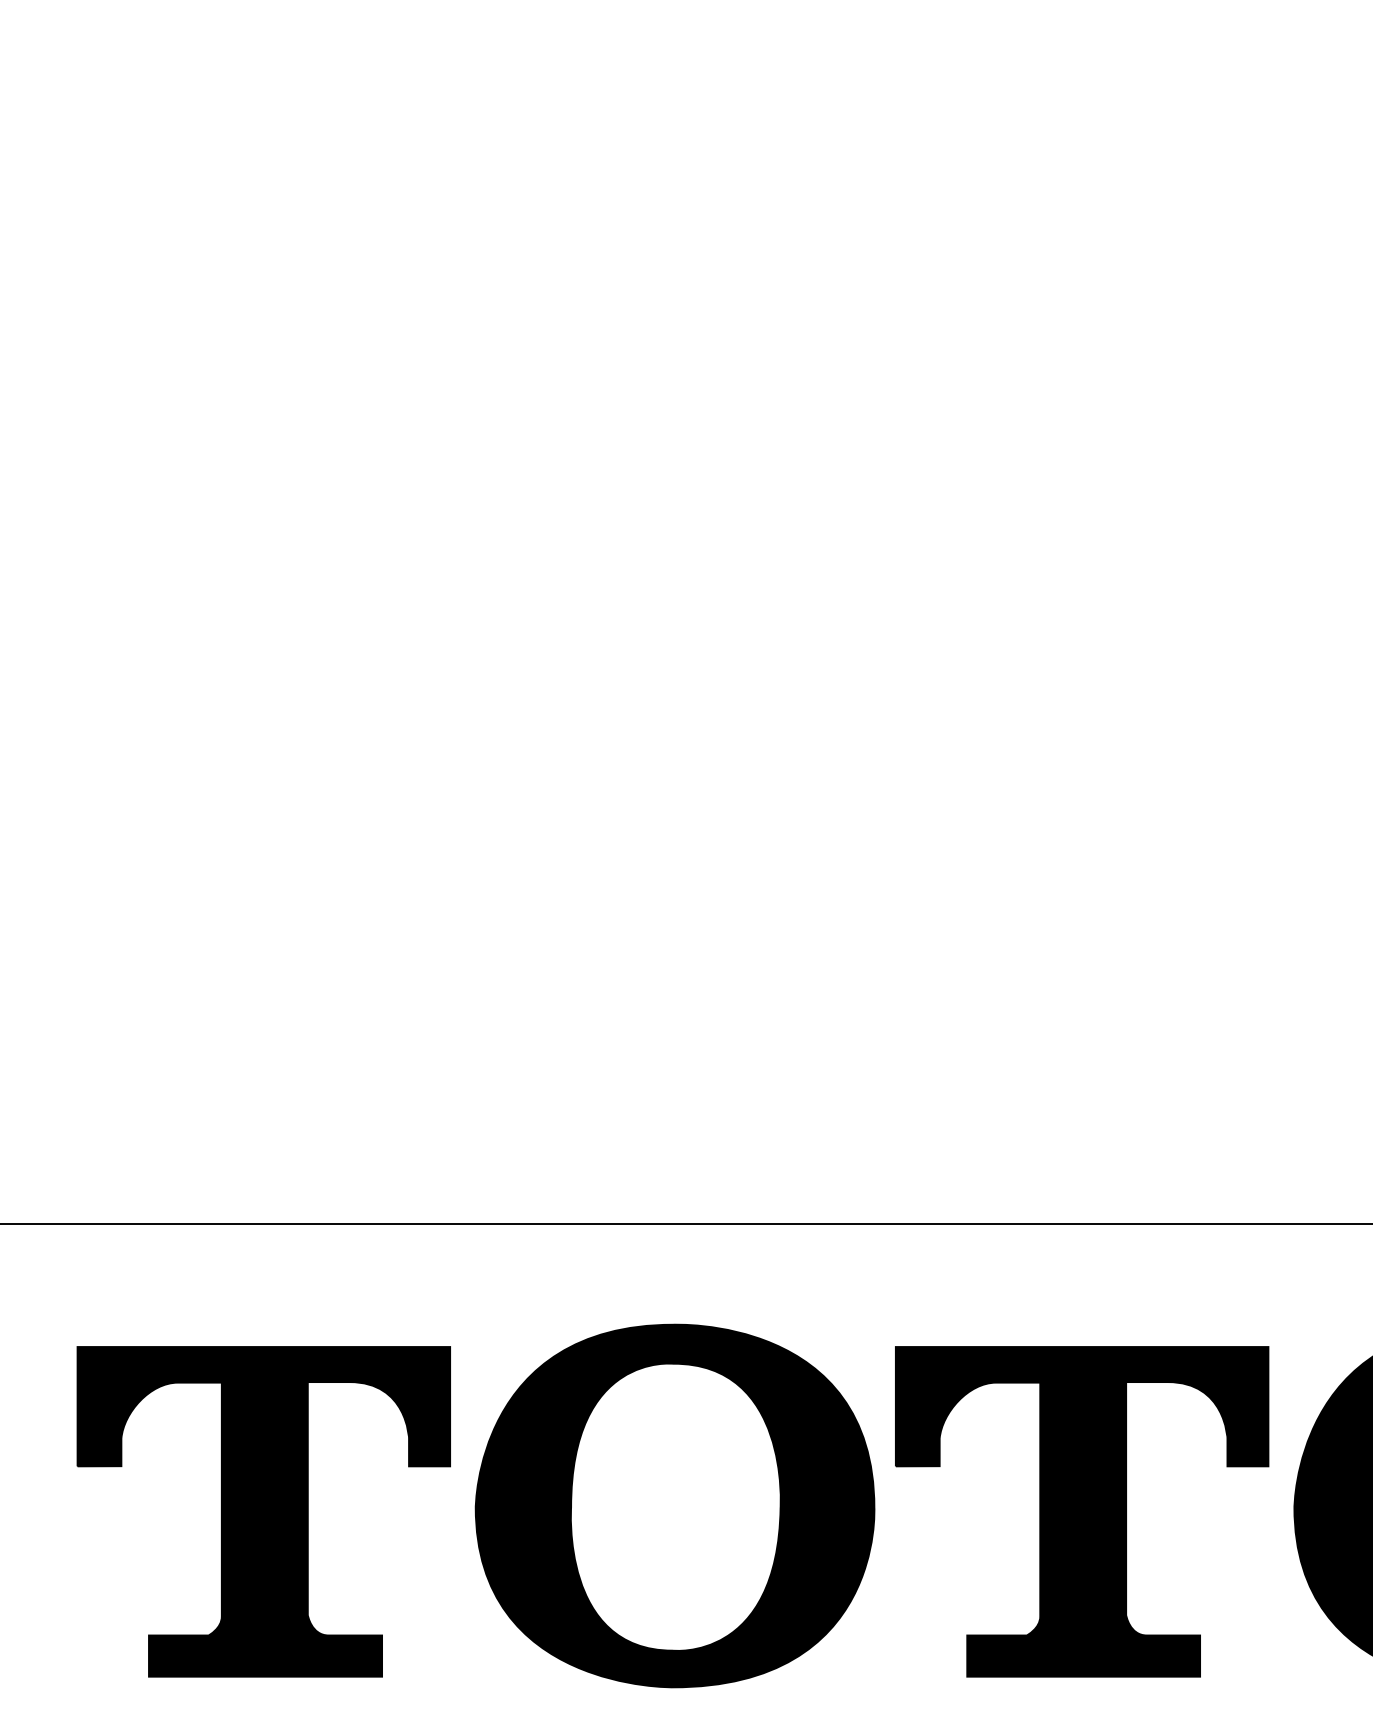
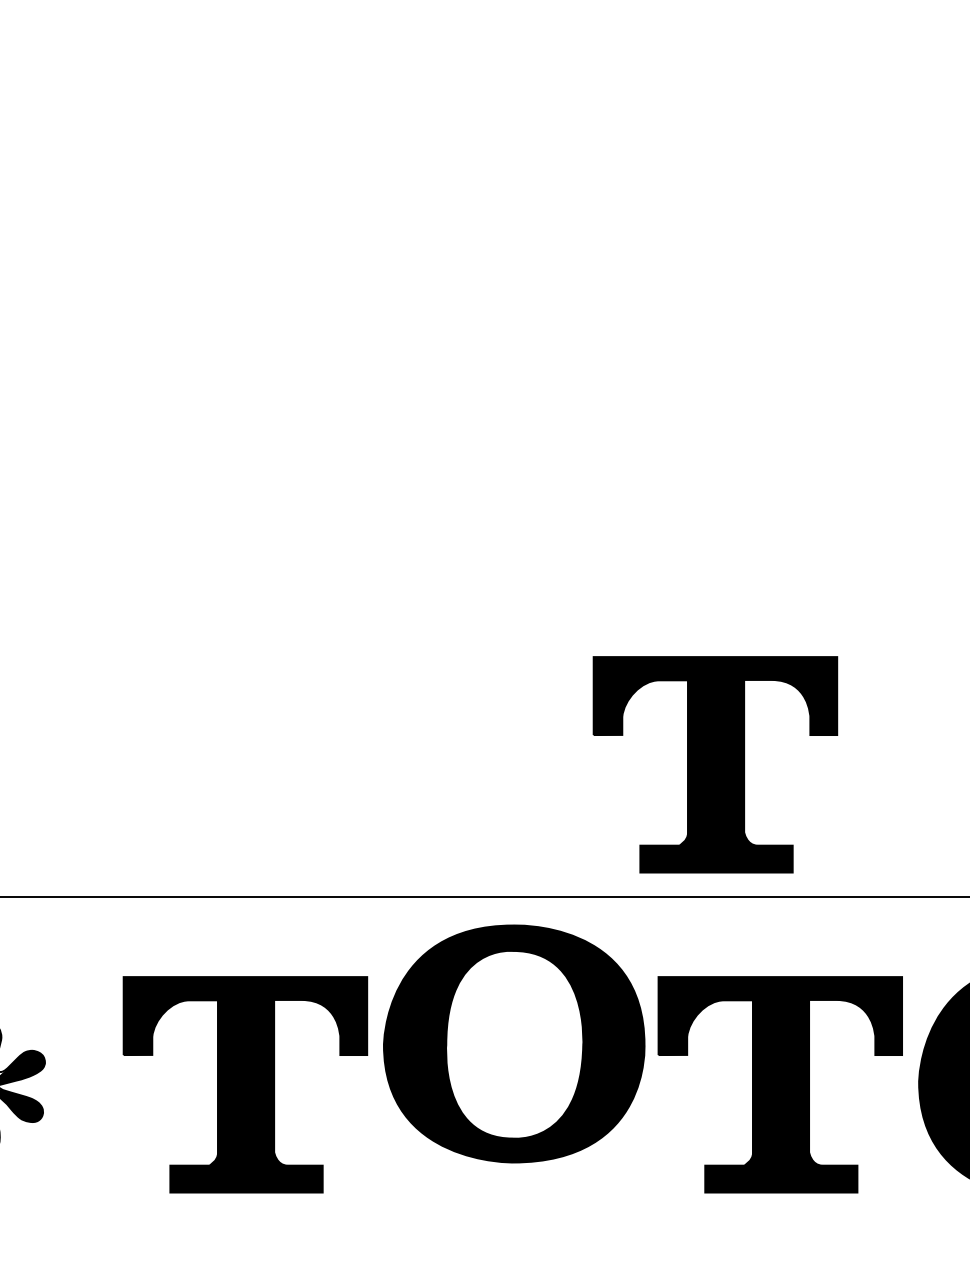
part: (982, 1021) -> (715, 764), added
part: (675, 1505) -> (514, 1043), moved

